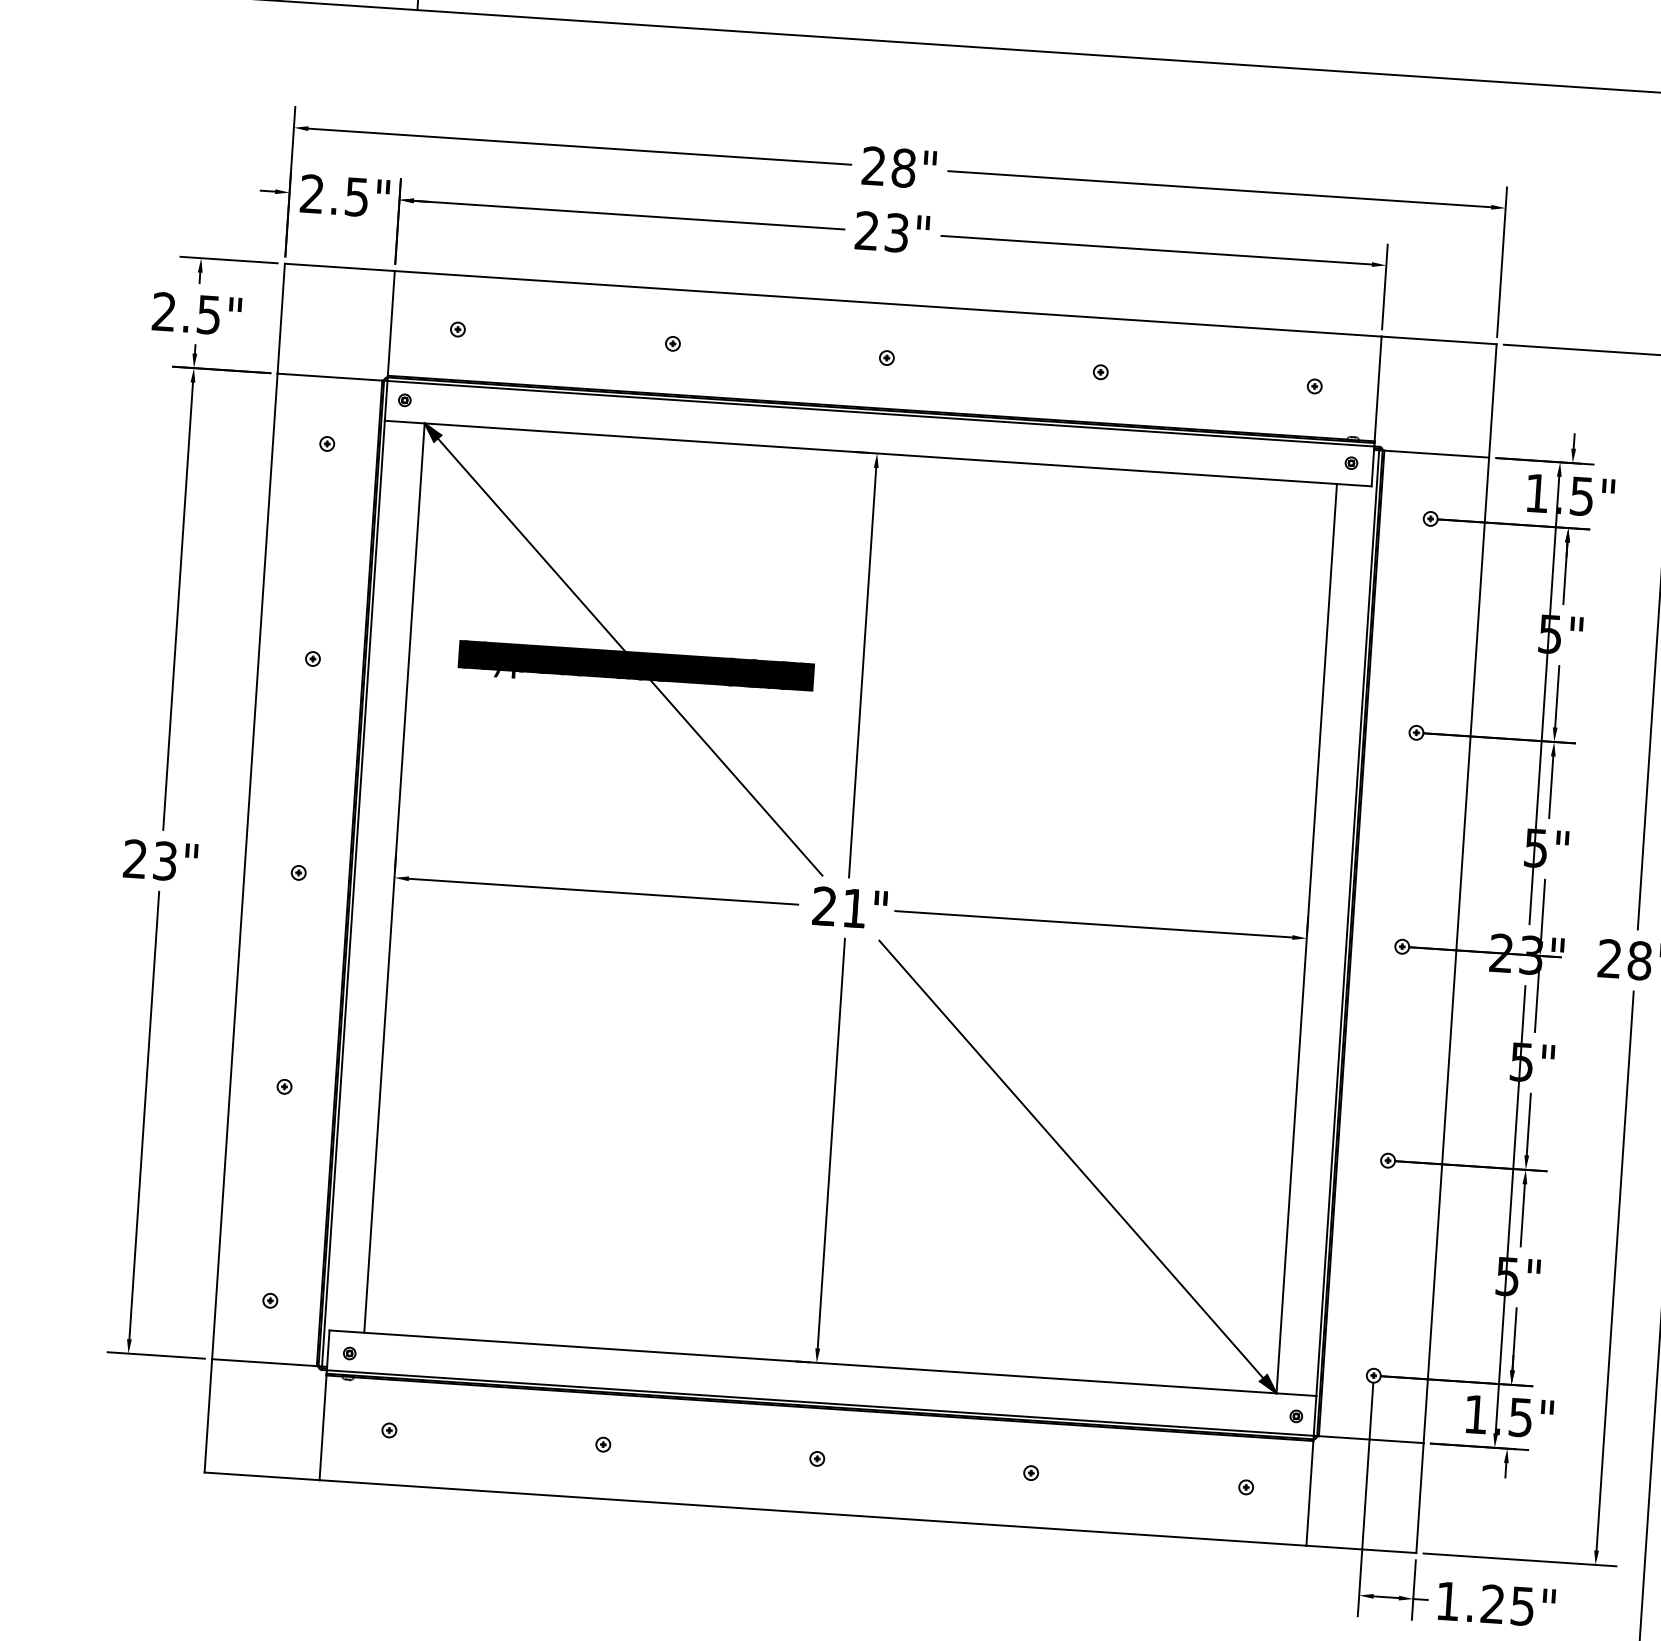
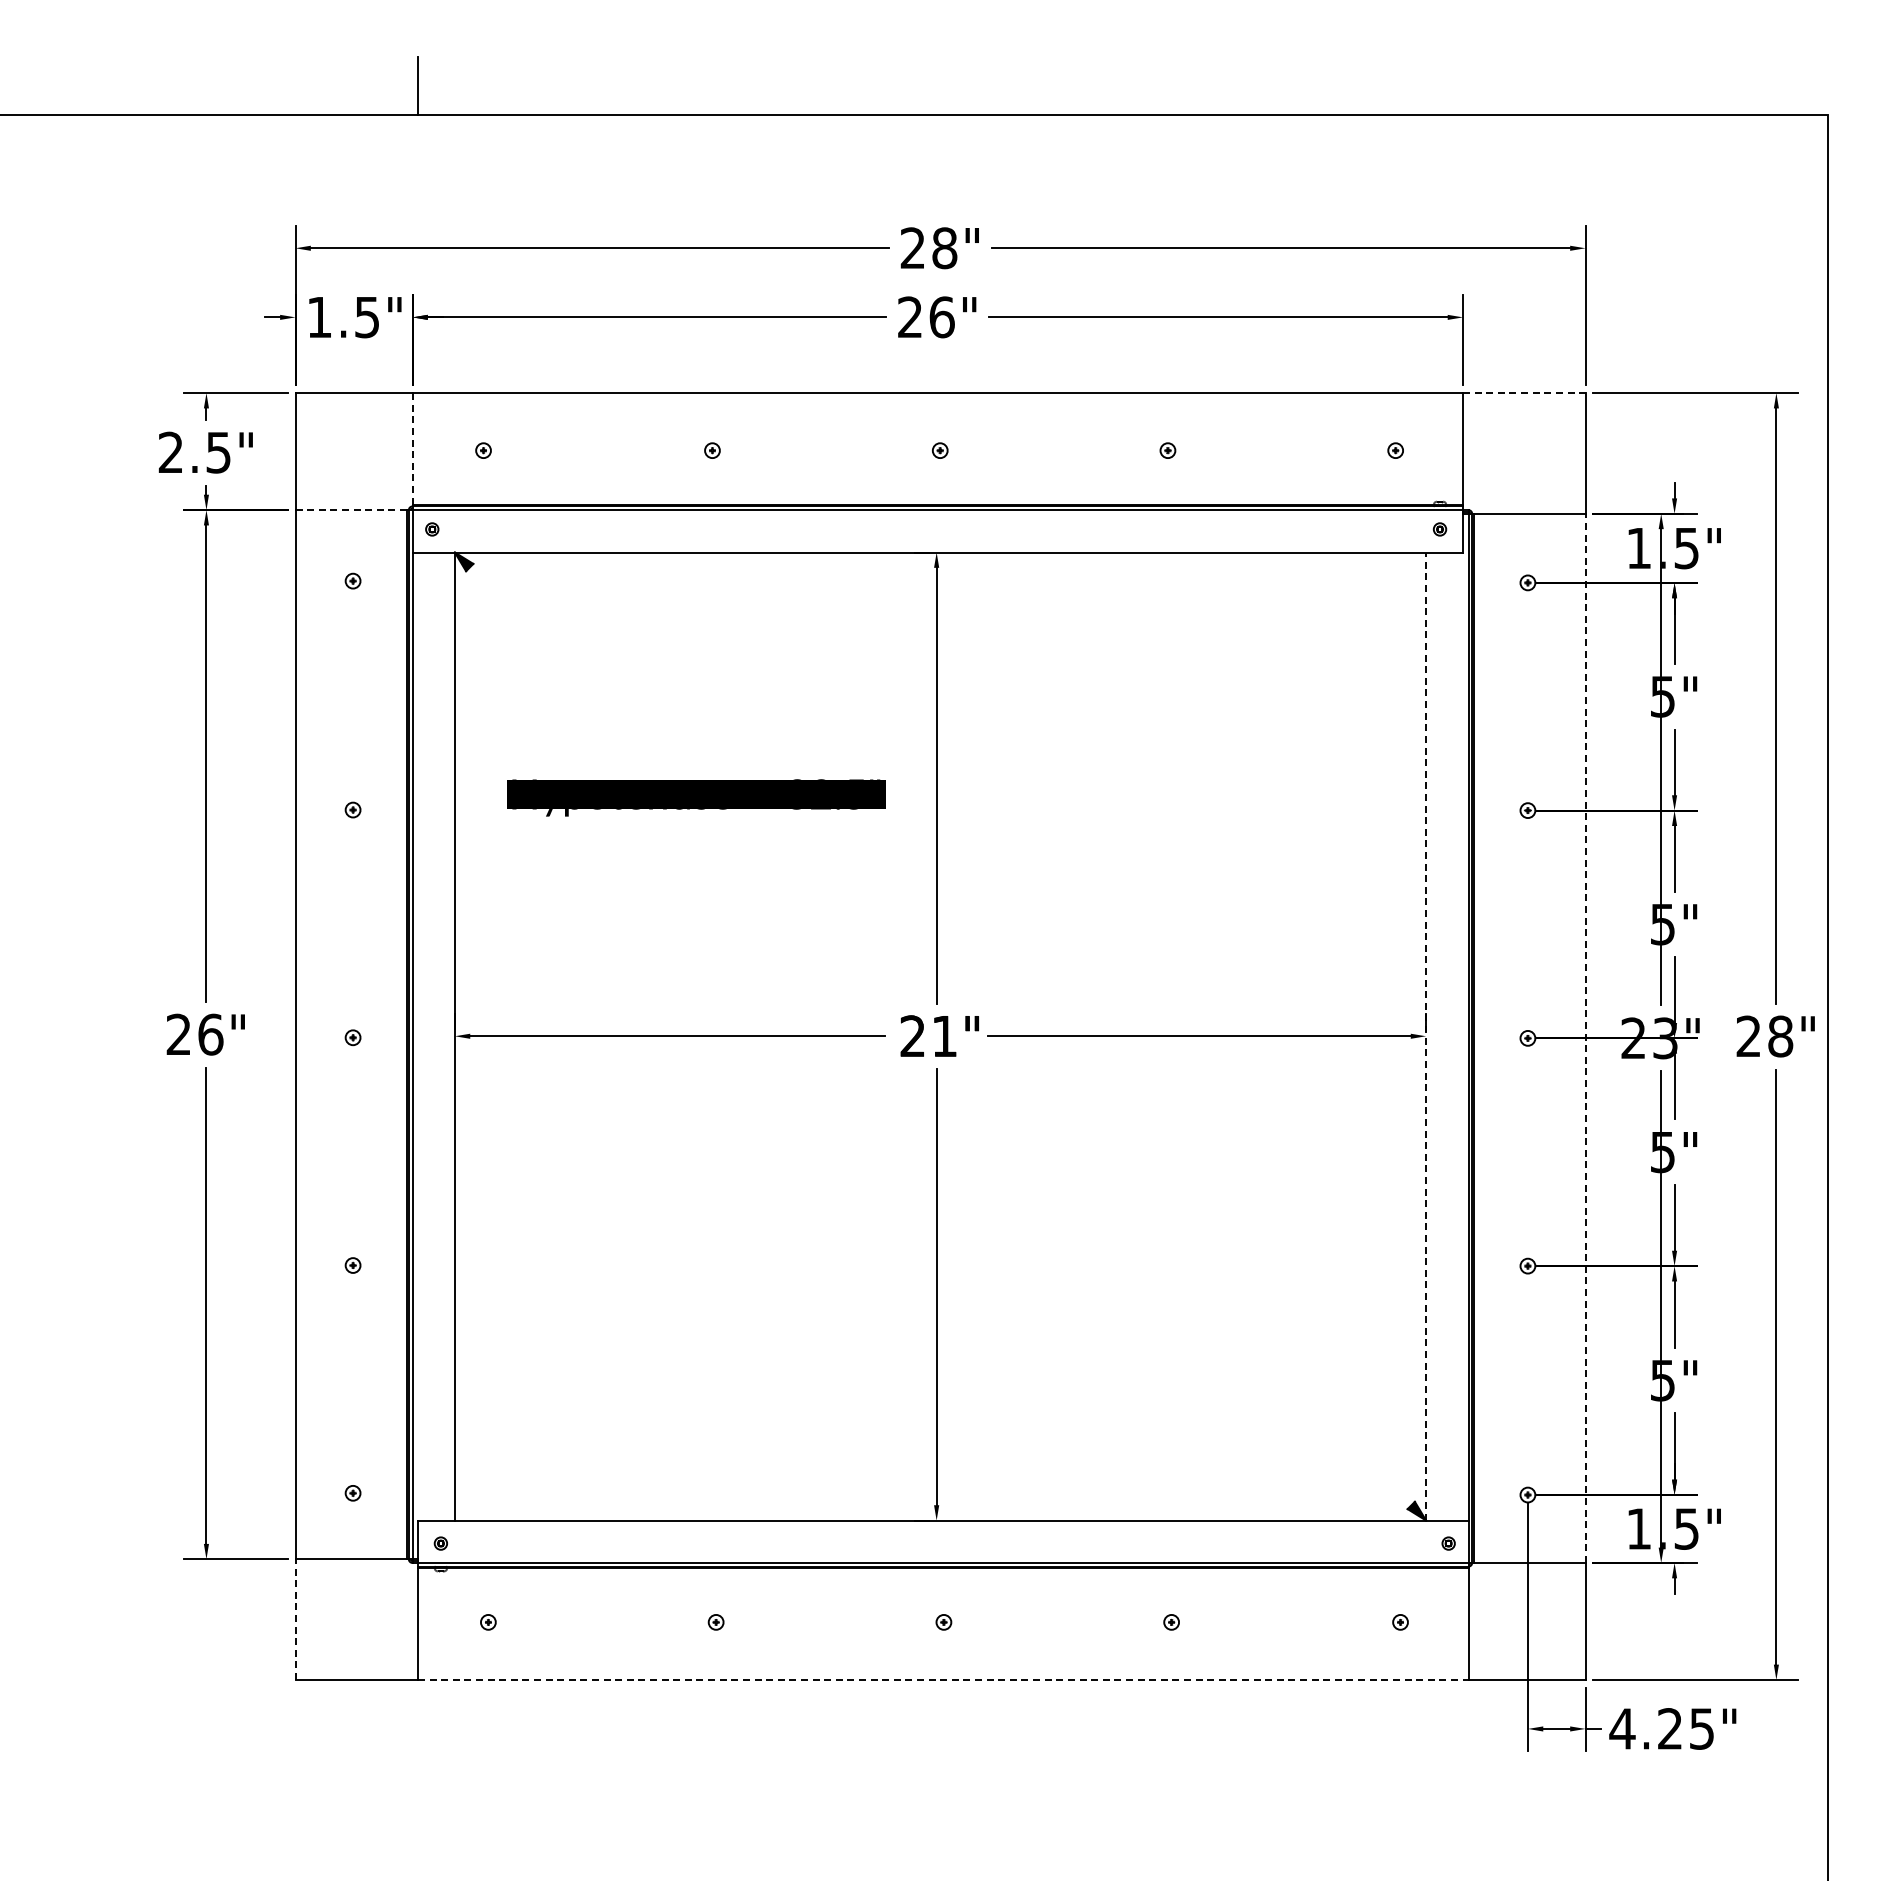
text: (311, 193) -> (318, 316), 2.5" -> 1.5"
text: (896, 233) -> (941, 317), 23" -> 26"
line: (391, 323) -> (412, 448), solid -> dashed
line: (1439, 340) -> (1524, 393), solid -> dashed
line: (330, 377) -> (351, 510), solid -> dashed
line: (629, 656) -> (688, 785), removed
text: (165, 860) -> (210, 1034), 23" -> 26"
line: (1307, 938) -> (1426, 1036), solid -> dashed
line: (1456, 950) -> (1585, 1038), solid -> dashed
line: (1071, 1158) -> (1192, 1286), removed
line: (208, 1415) -> (295, 1619), solid -> dashed
line: (813, 1512) -> (943, 1679), solid -> dashed
text: (1448, 1600) -> (1622, 1728), 1.25" -> 4.25"

